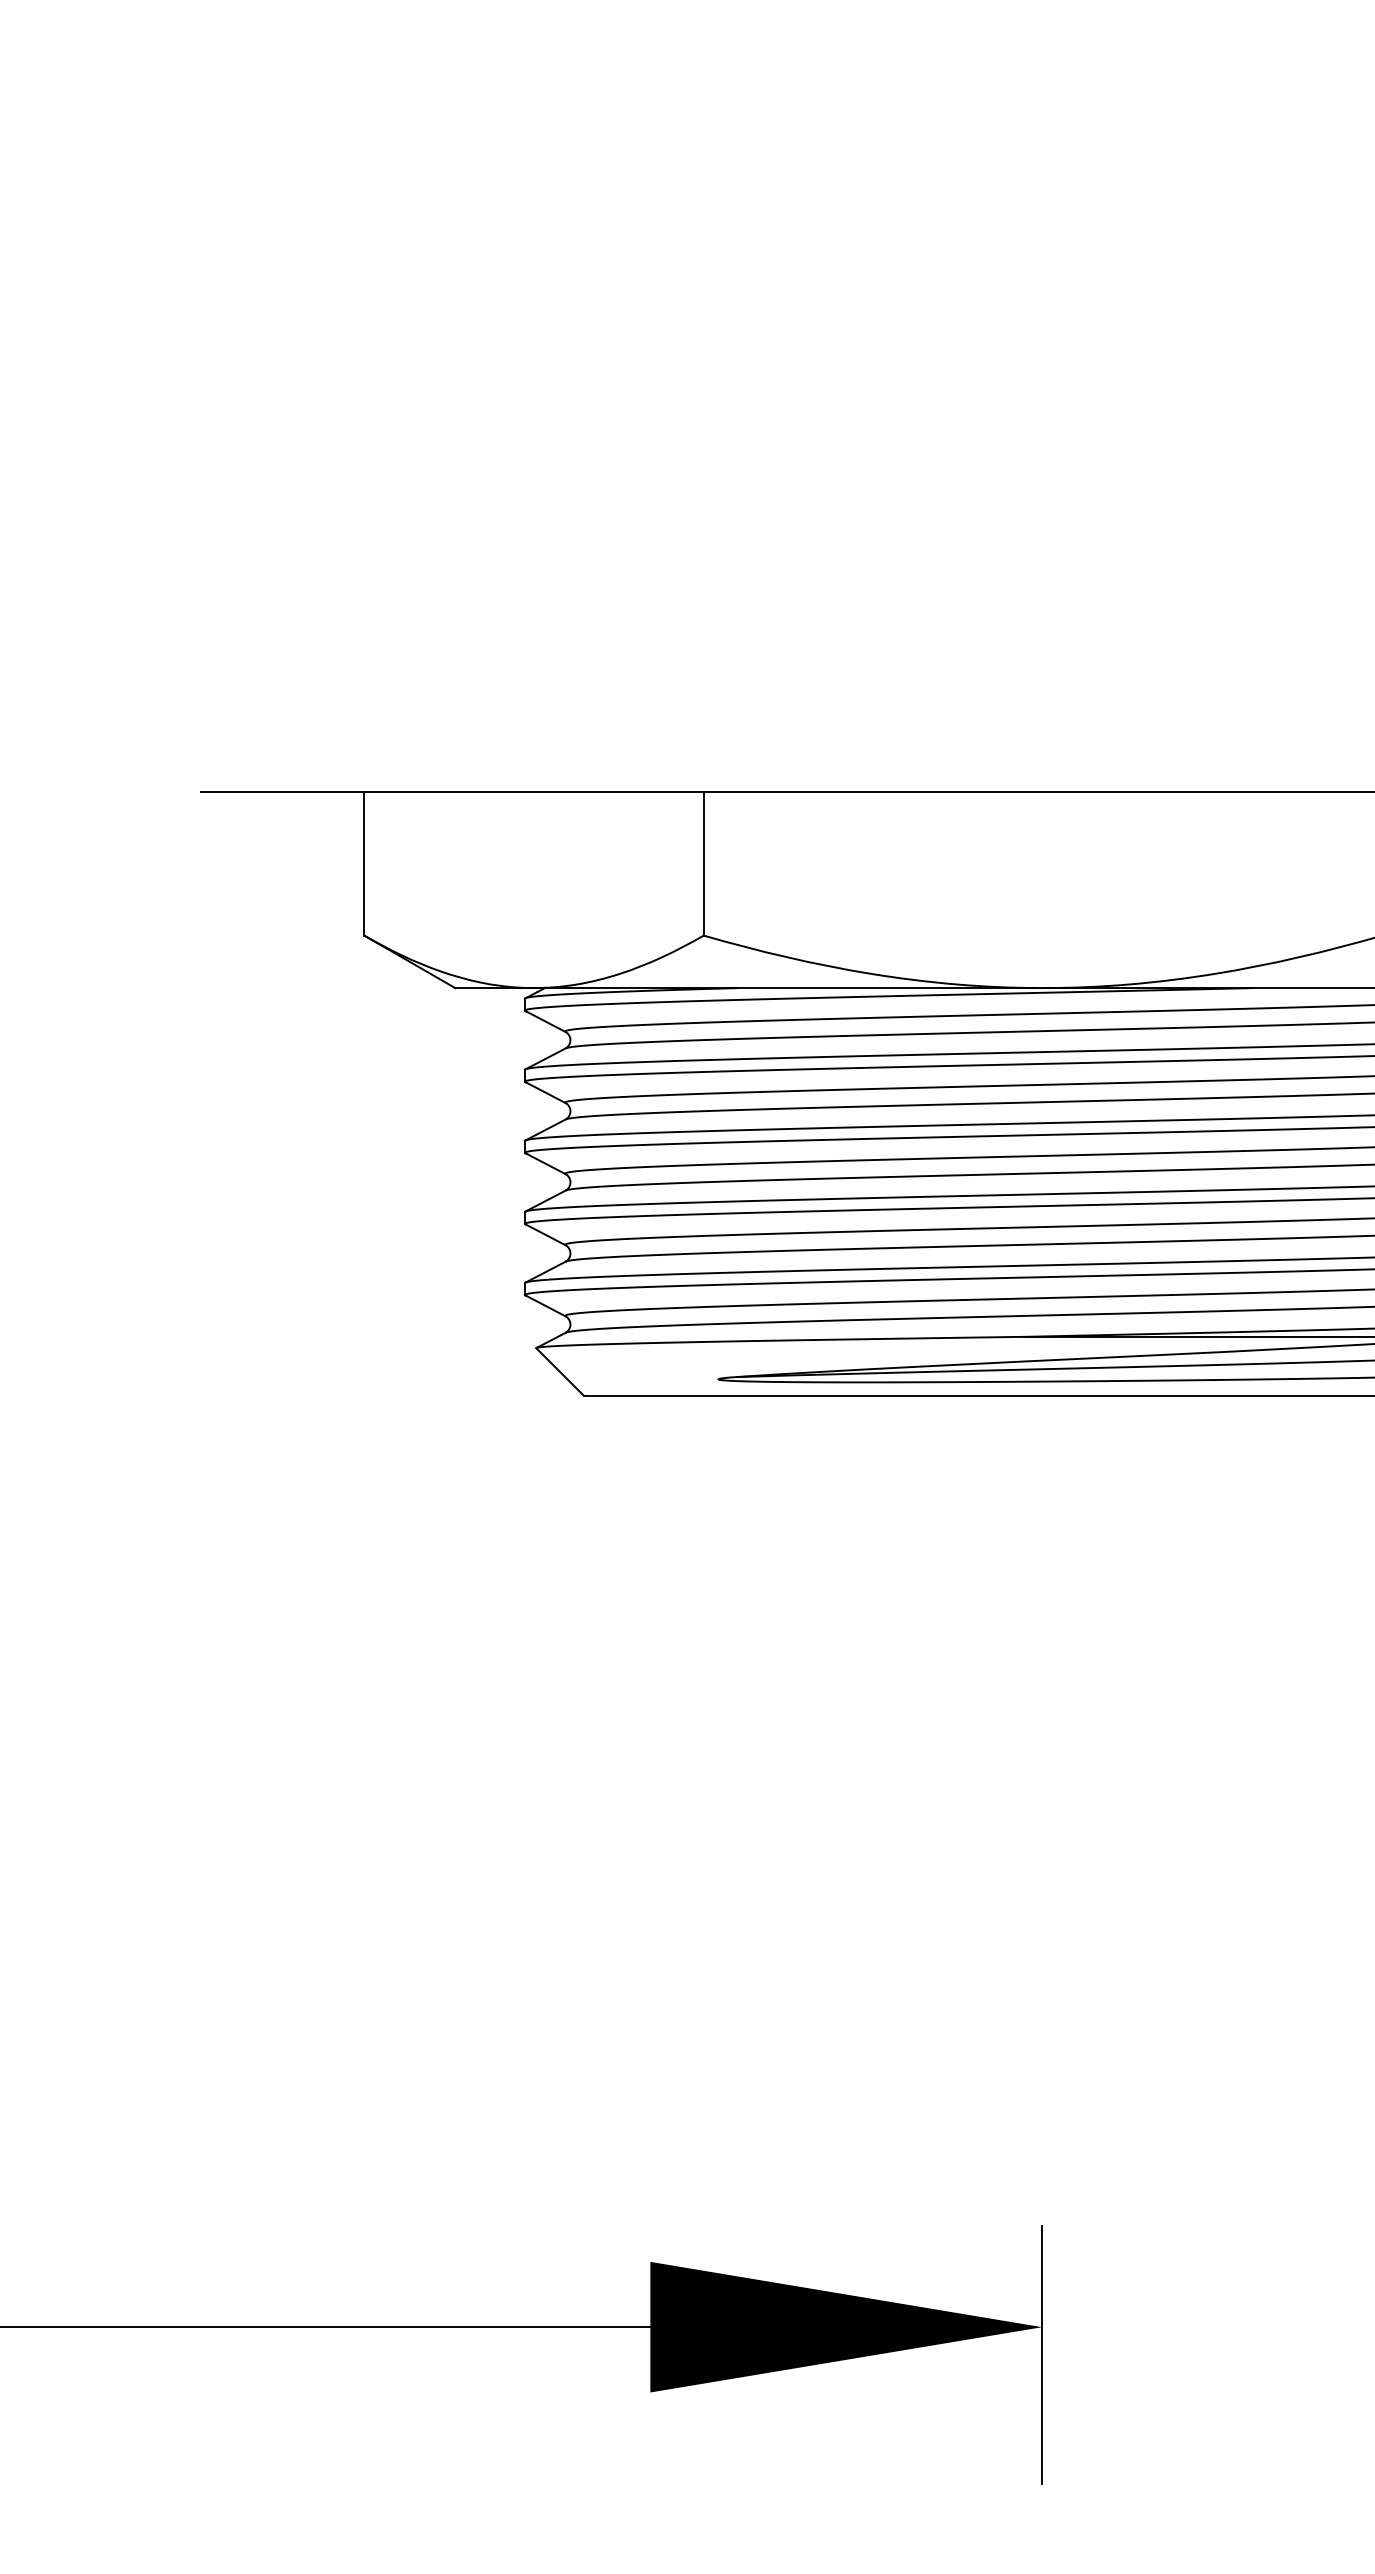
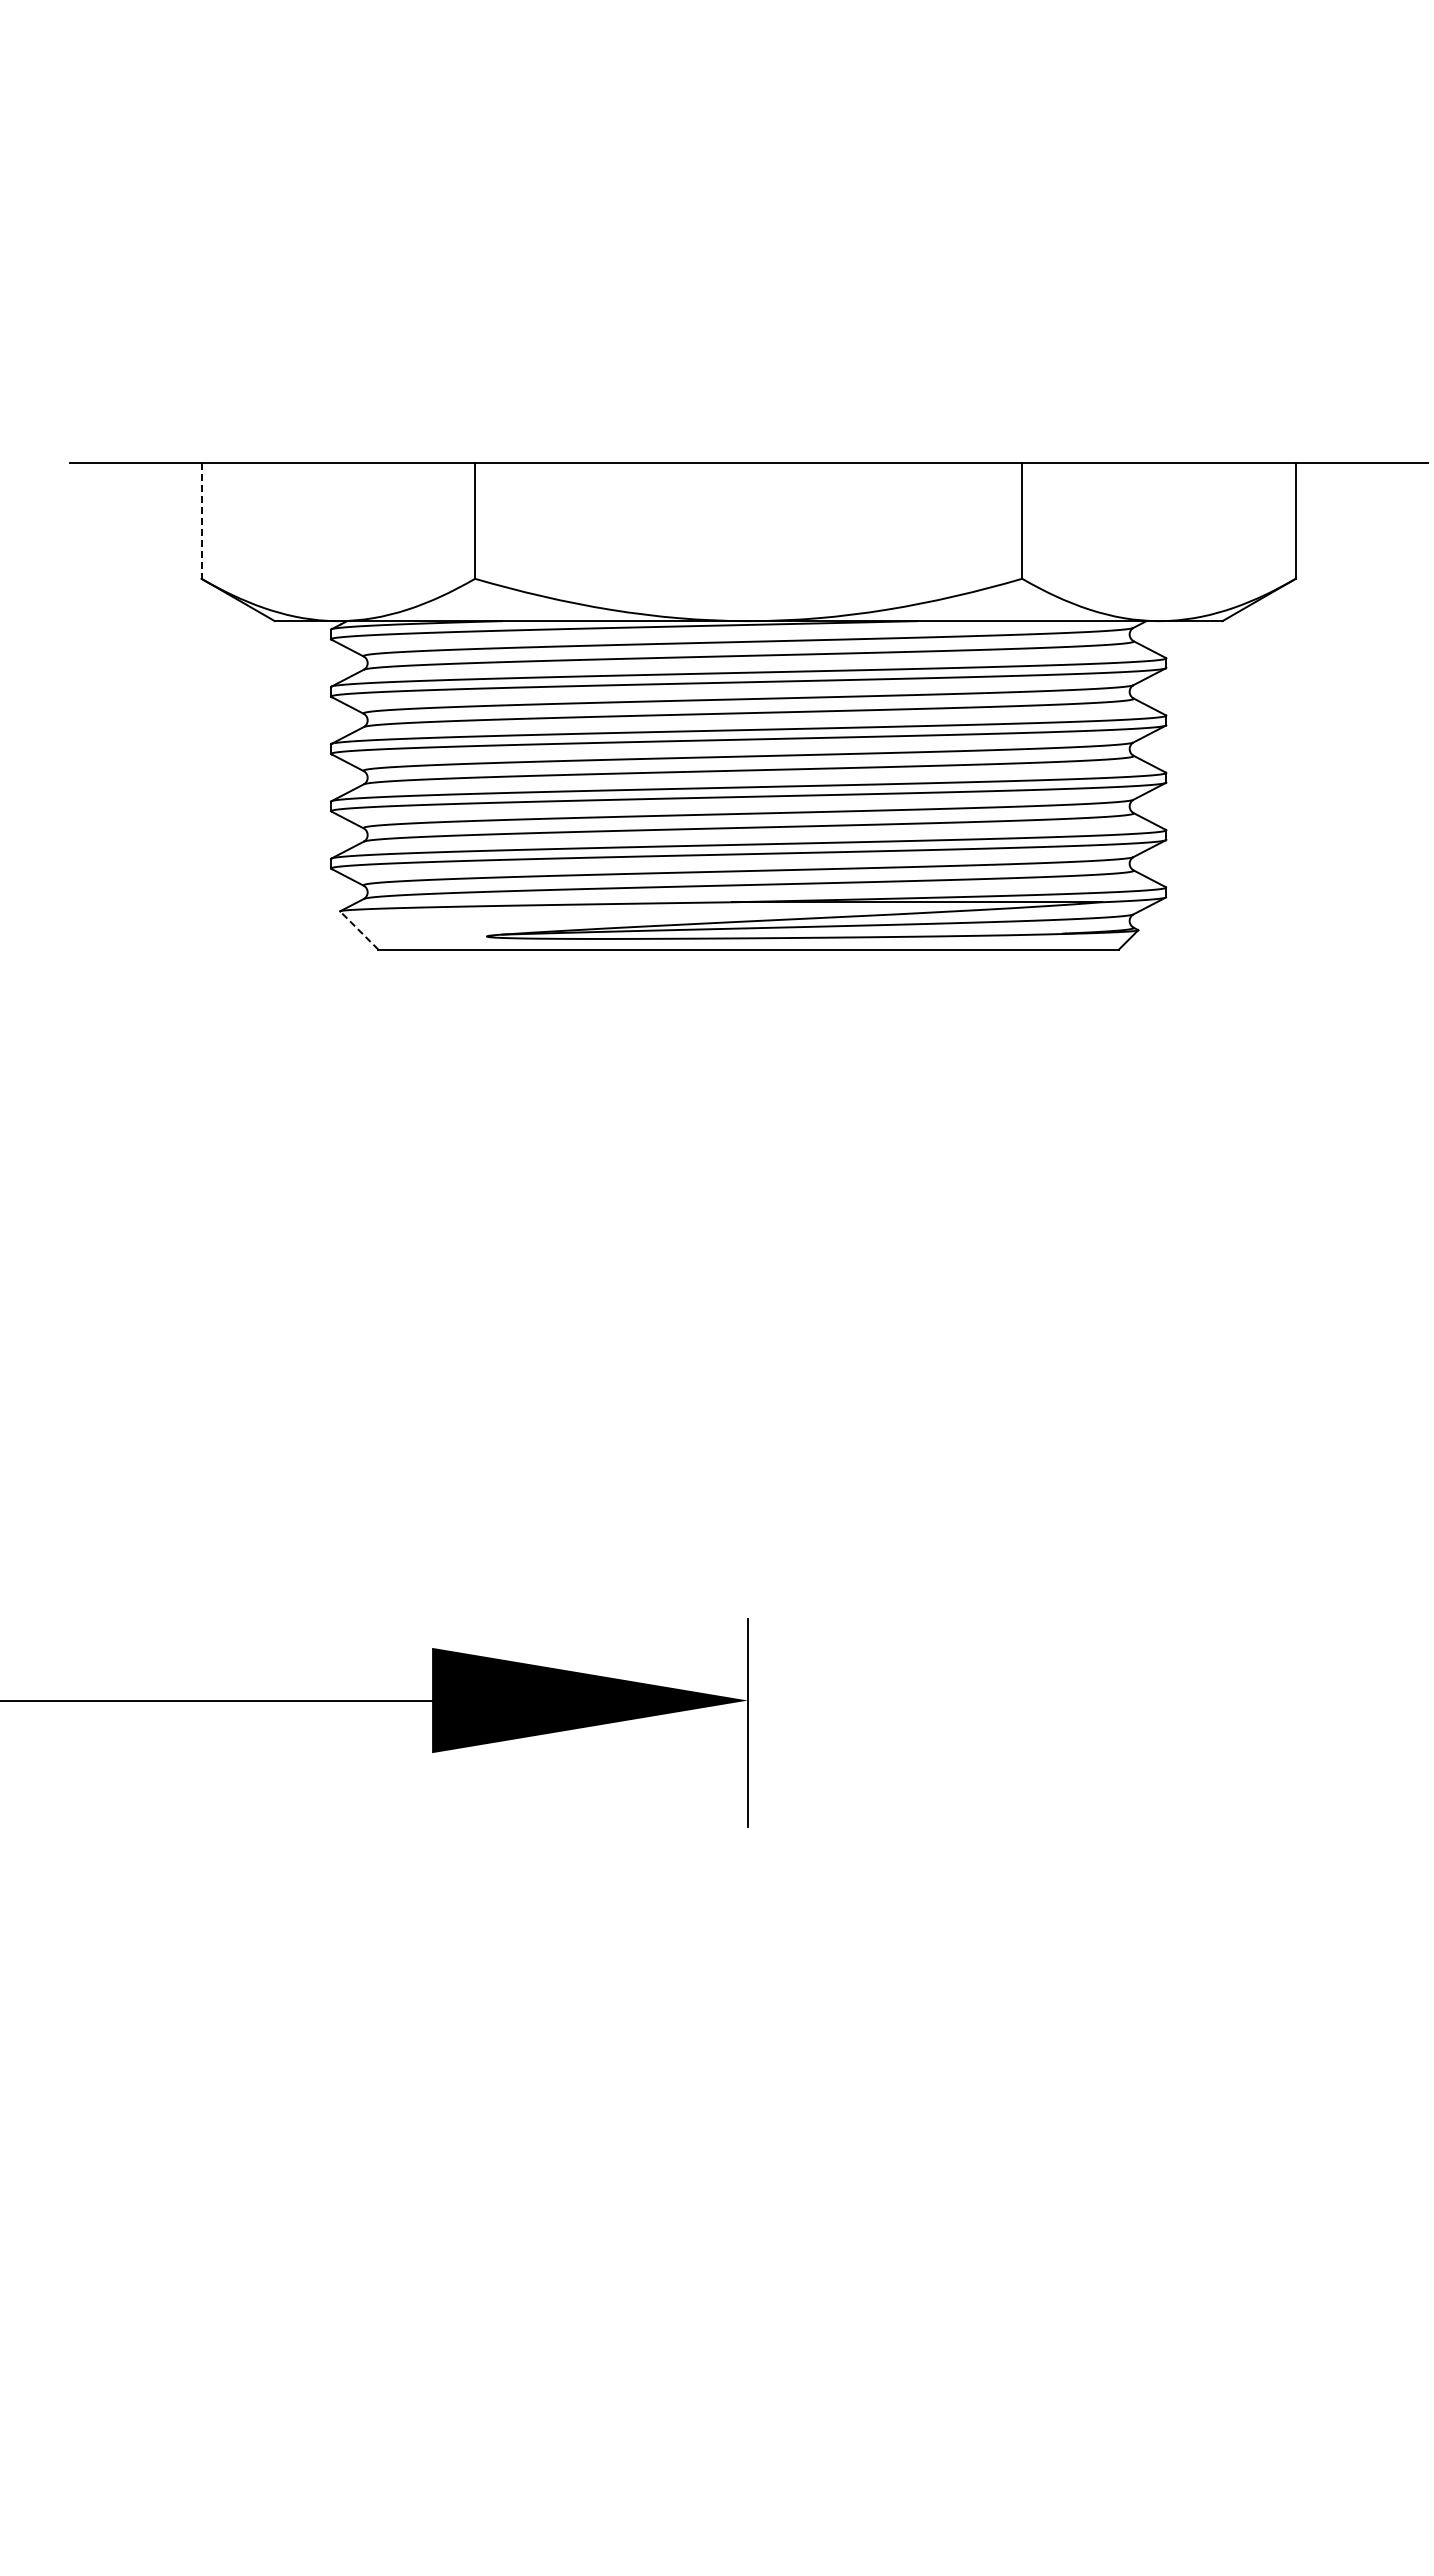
line: (364, 864) -> (201, 521), solid -> dashed
line: (559, 1371) -> (358, 930), solid -> dashed

